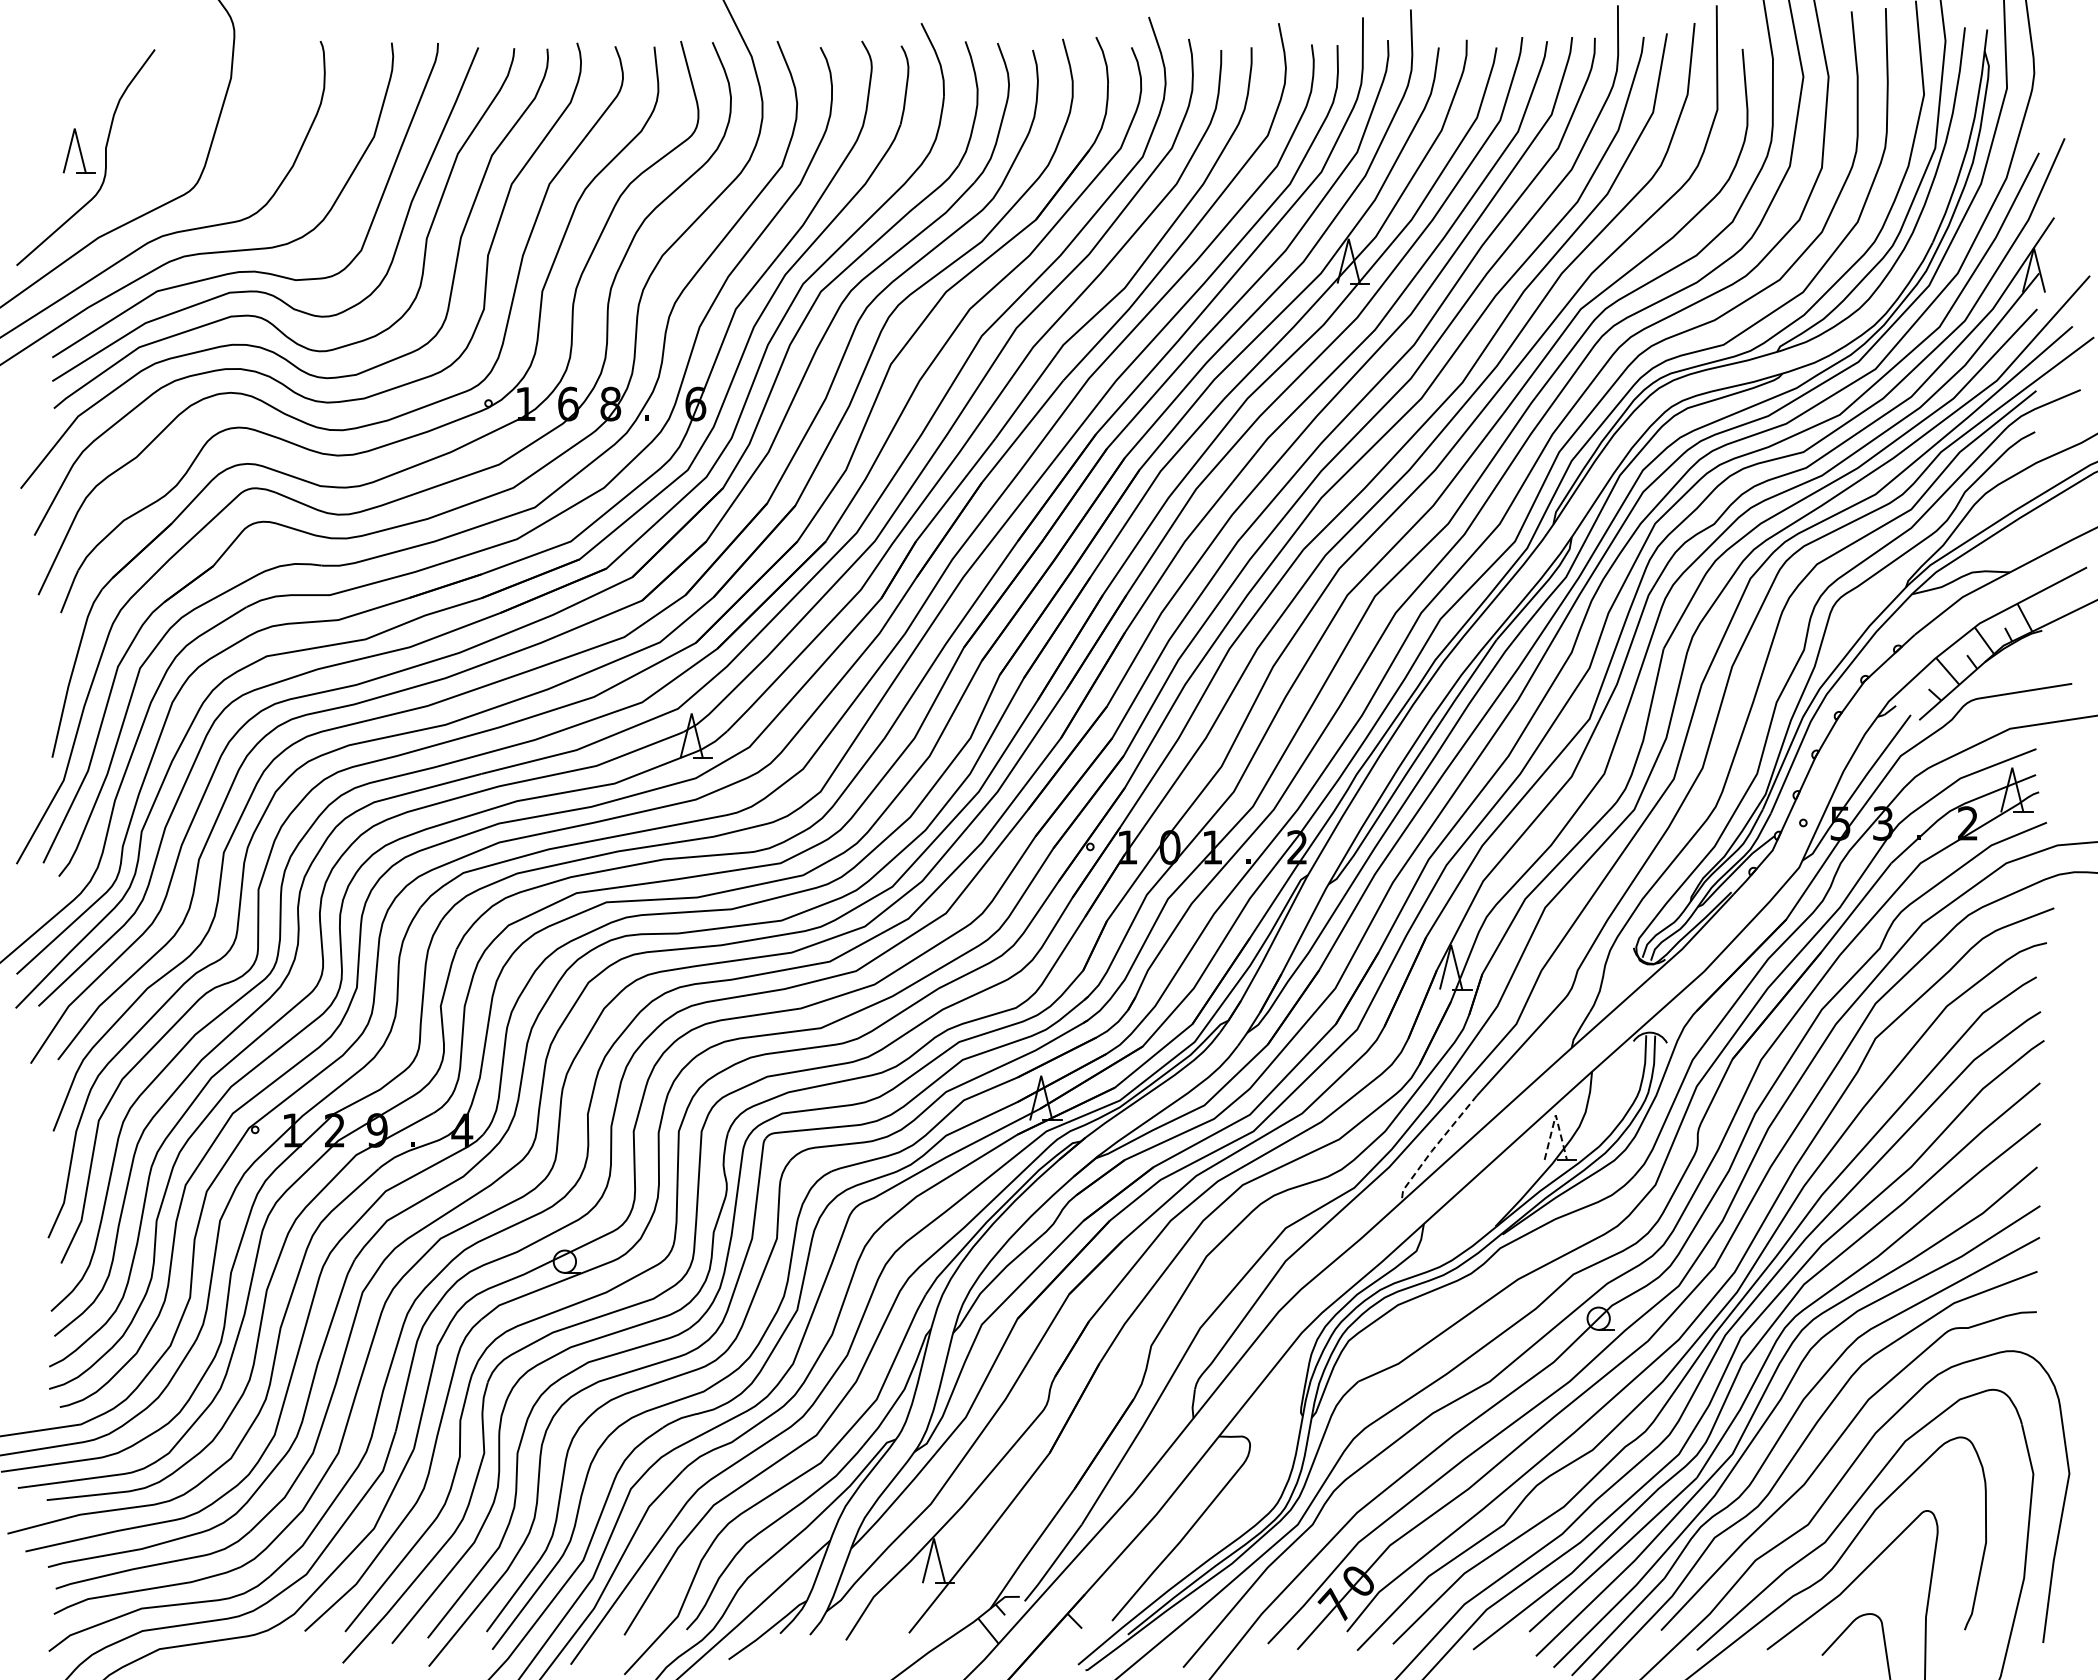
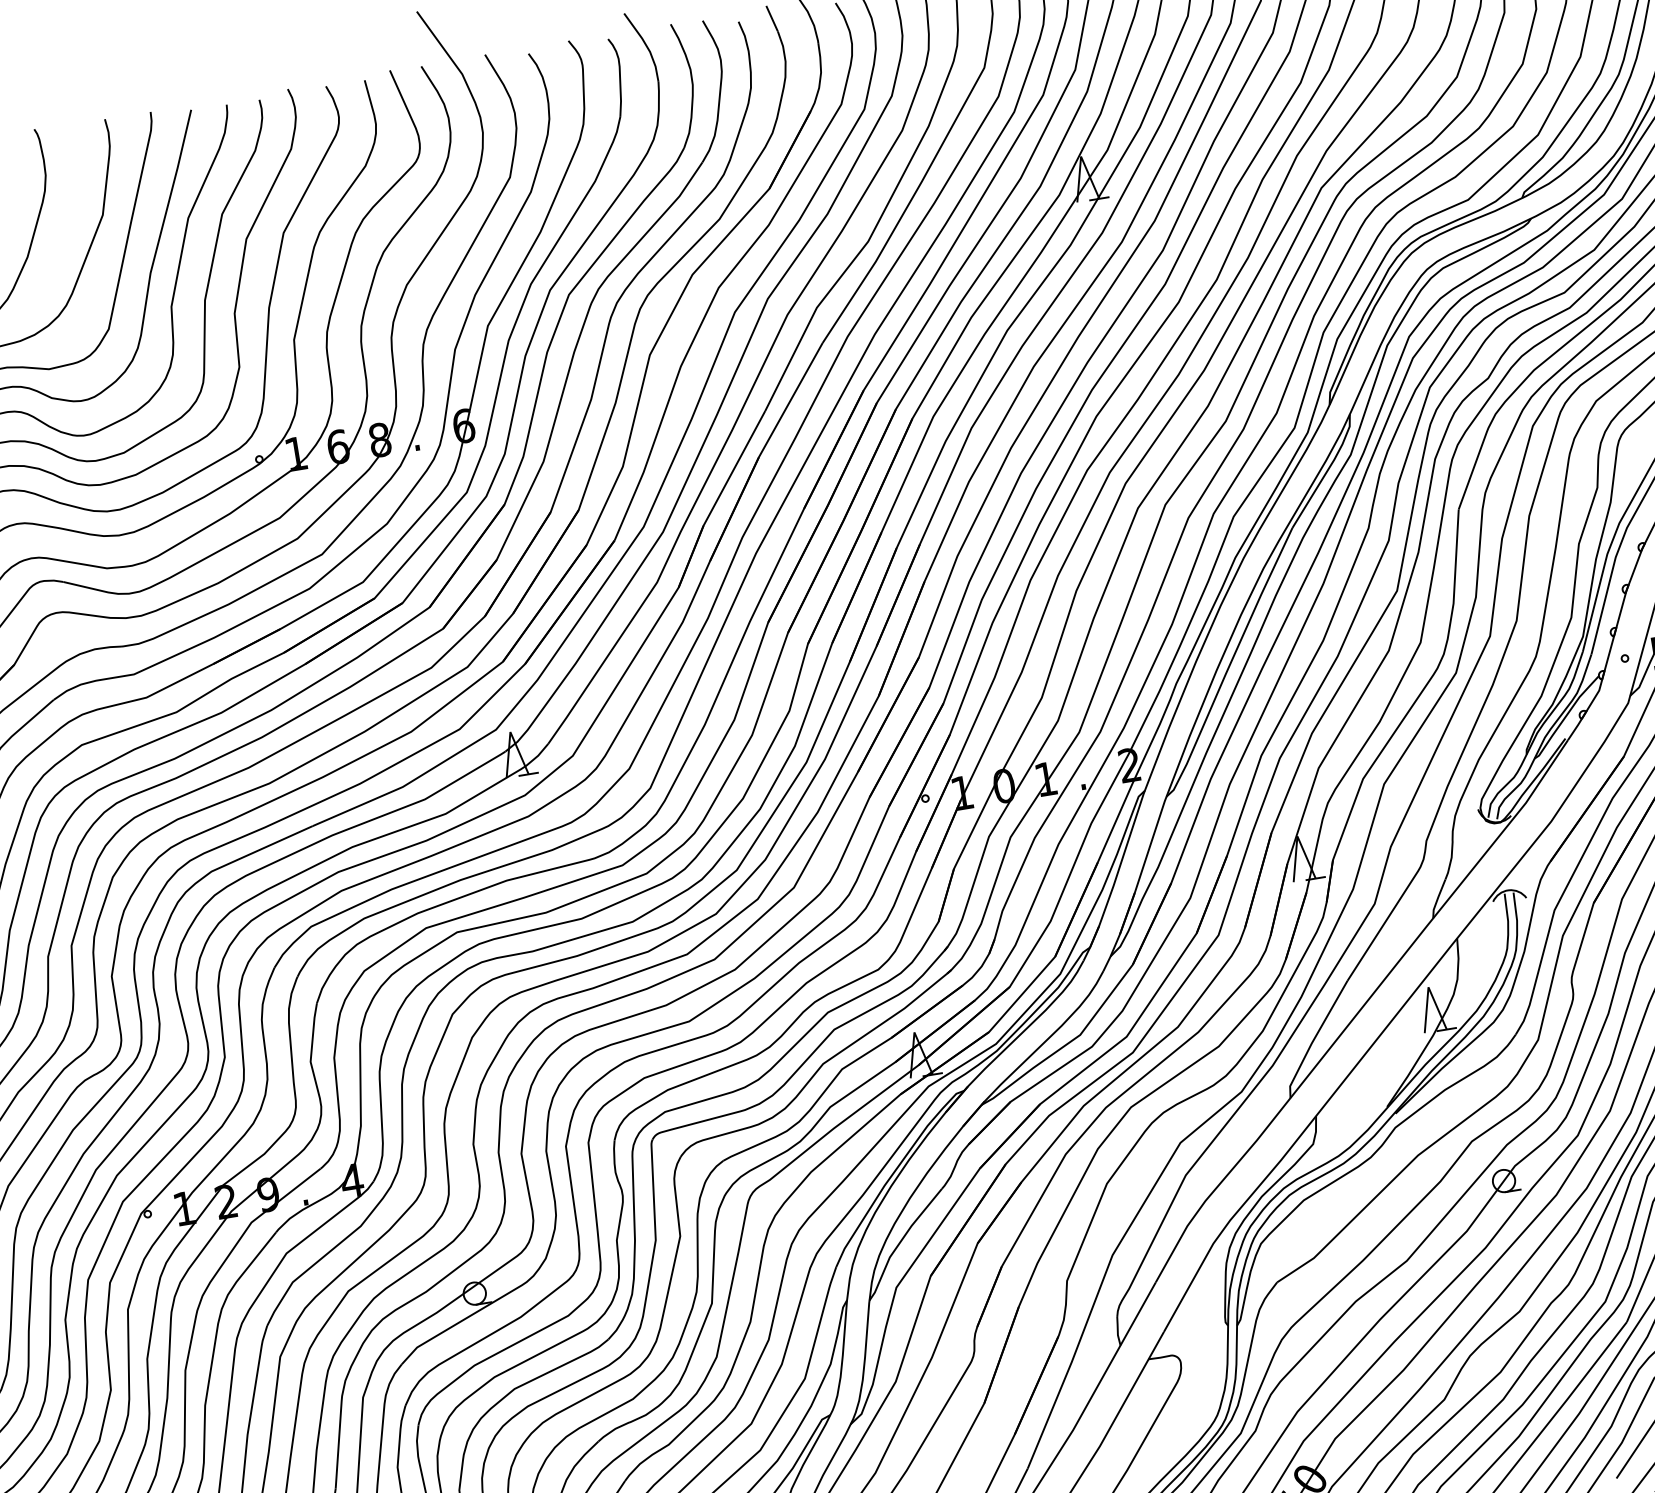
line: (1555, 1115) -> (1428, 987), dashed -> solid
line: (1434, 1147) -> (1314, 1038), dashed -> solid

